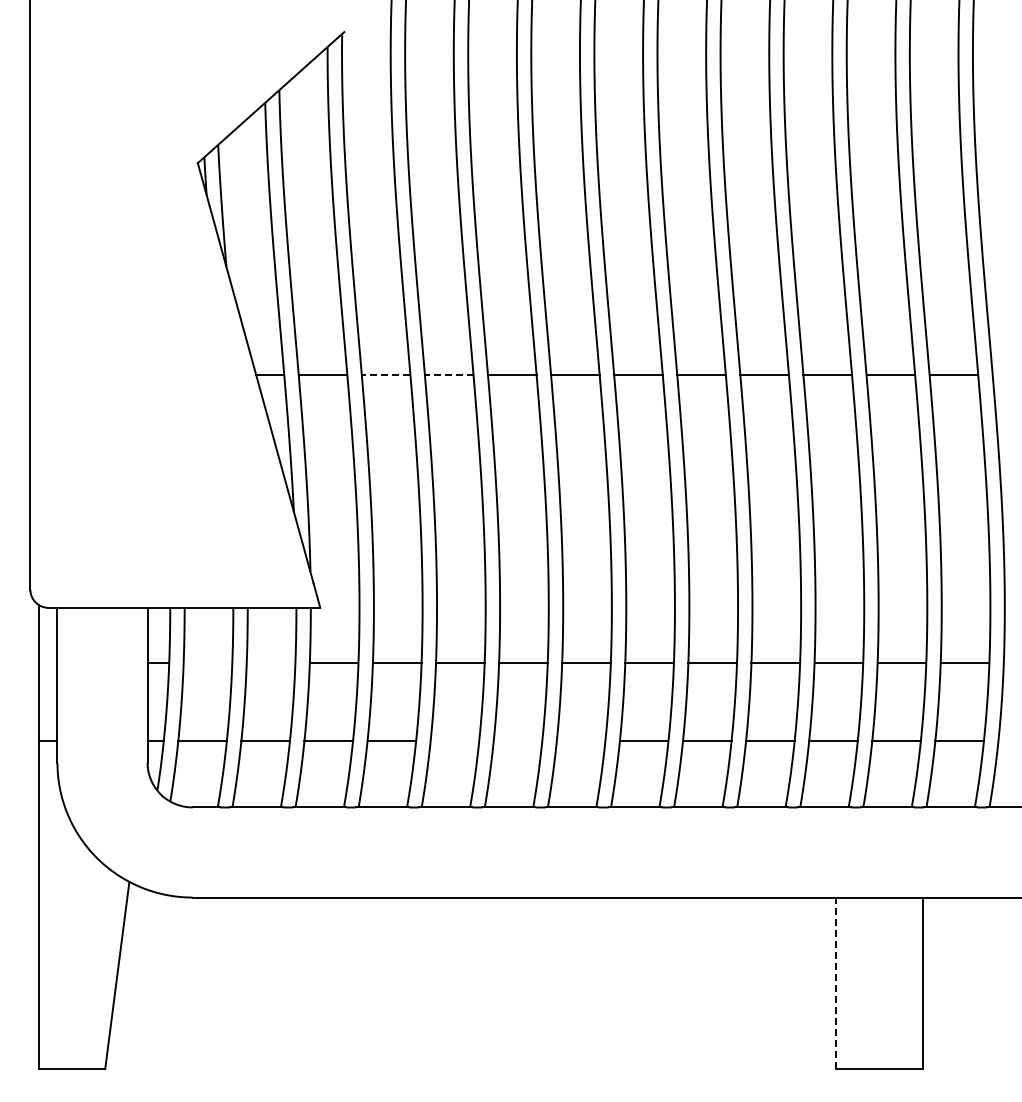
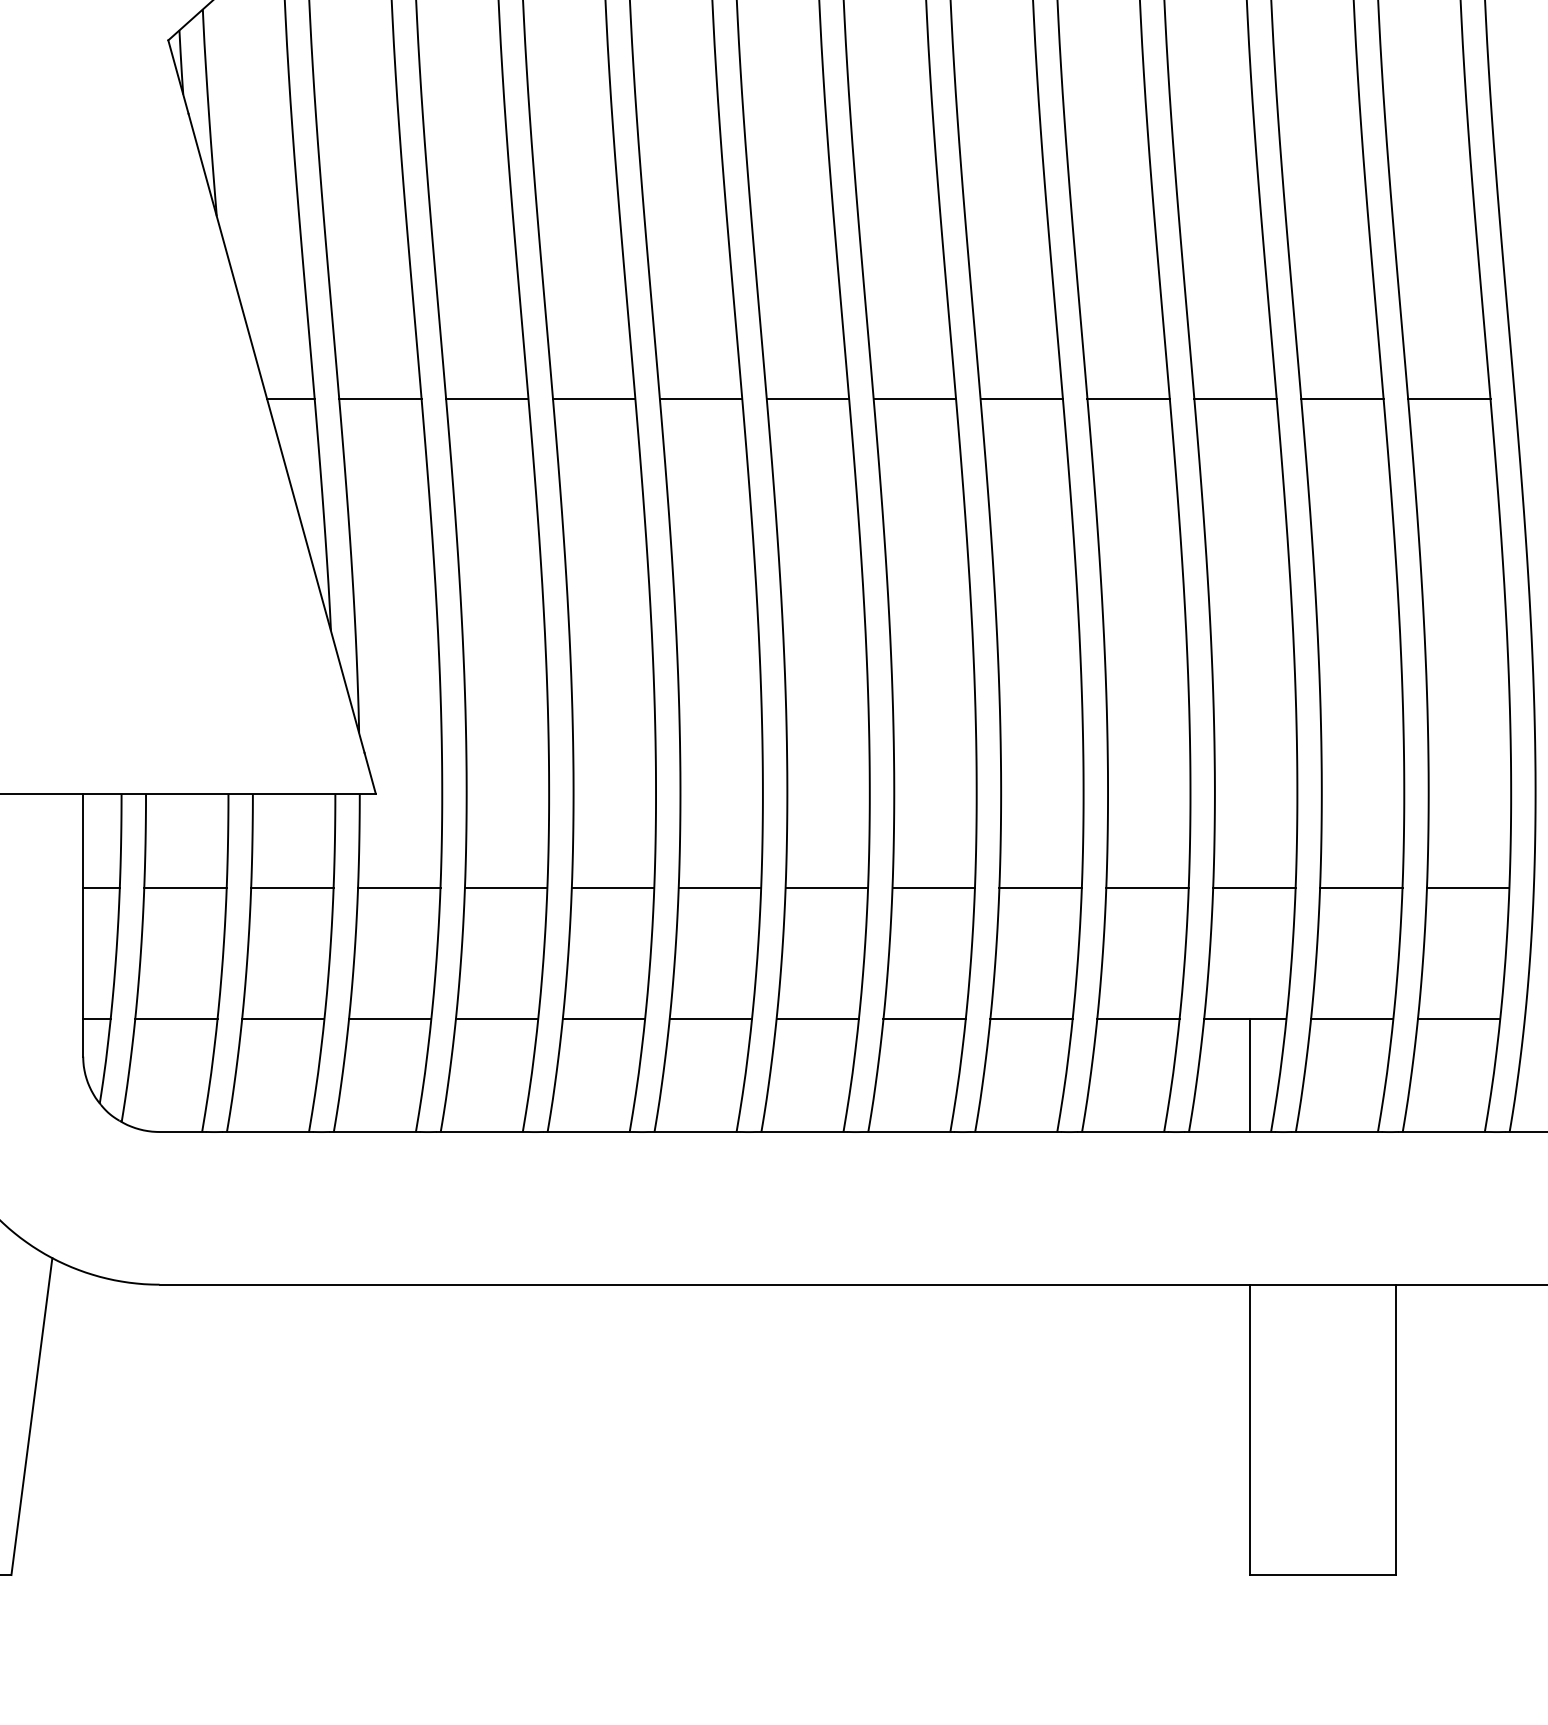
line: (385, 374) -> (486, 398), dashed -> solid
line: (448, 374) -> (593, 398), dashed -> solid
line: (207, 663) -> (184, 888), added
line: (270, 663) -> (291, 888), added
line: (454, 740) -> (603, 1018), added
line: (517, 740) -> (709, 1018), added
line: (580, 740) -> (816, 1018), added
line: (836, 773) -> (1250, 1074), added
line: (836, 983) -> (1250, 1430), dashed -> solid

